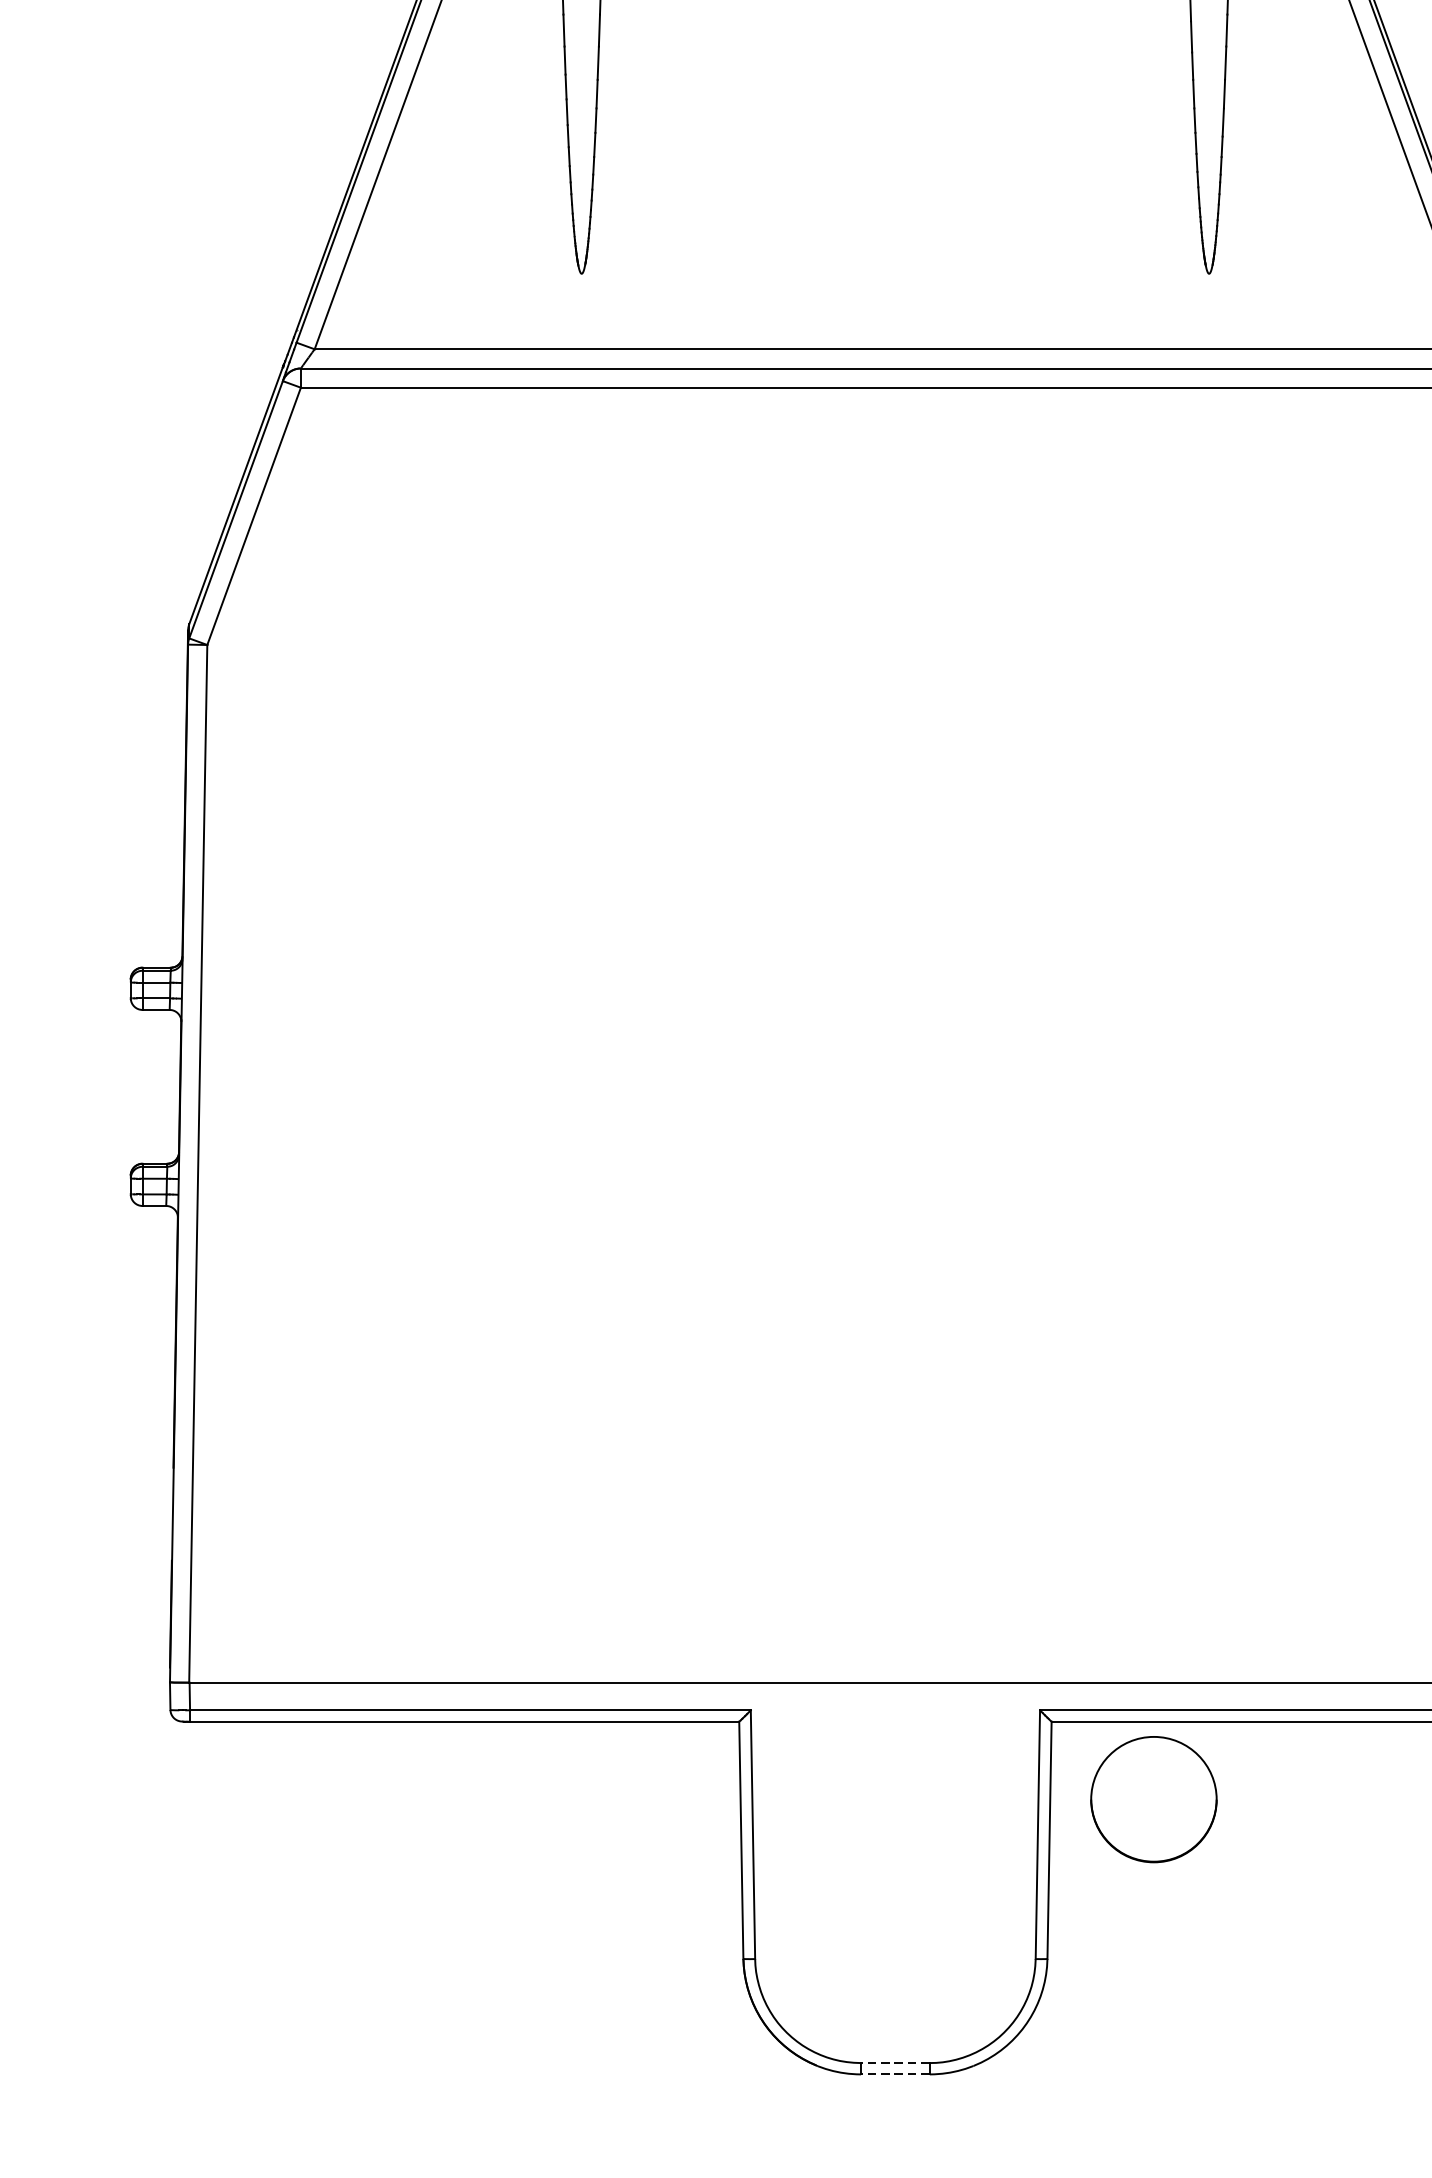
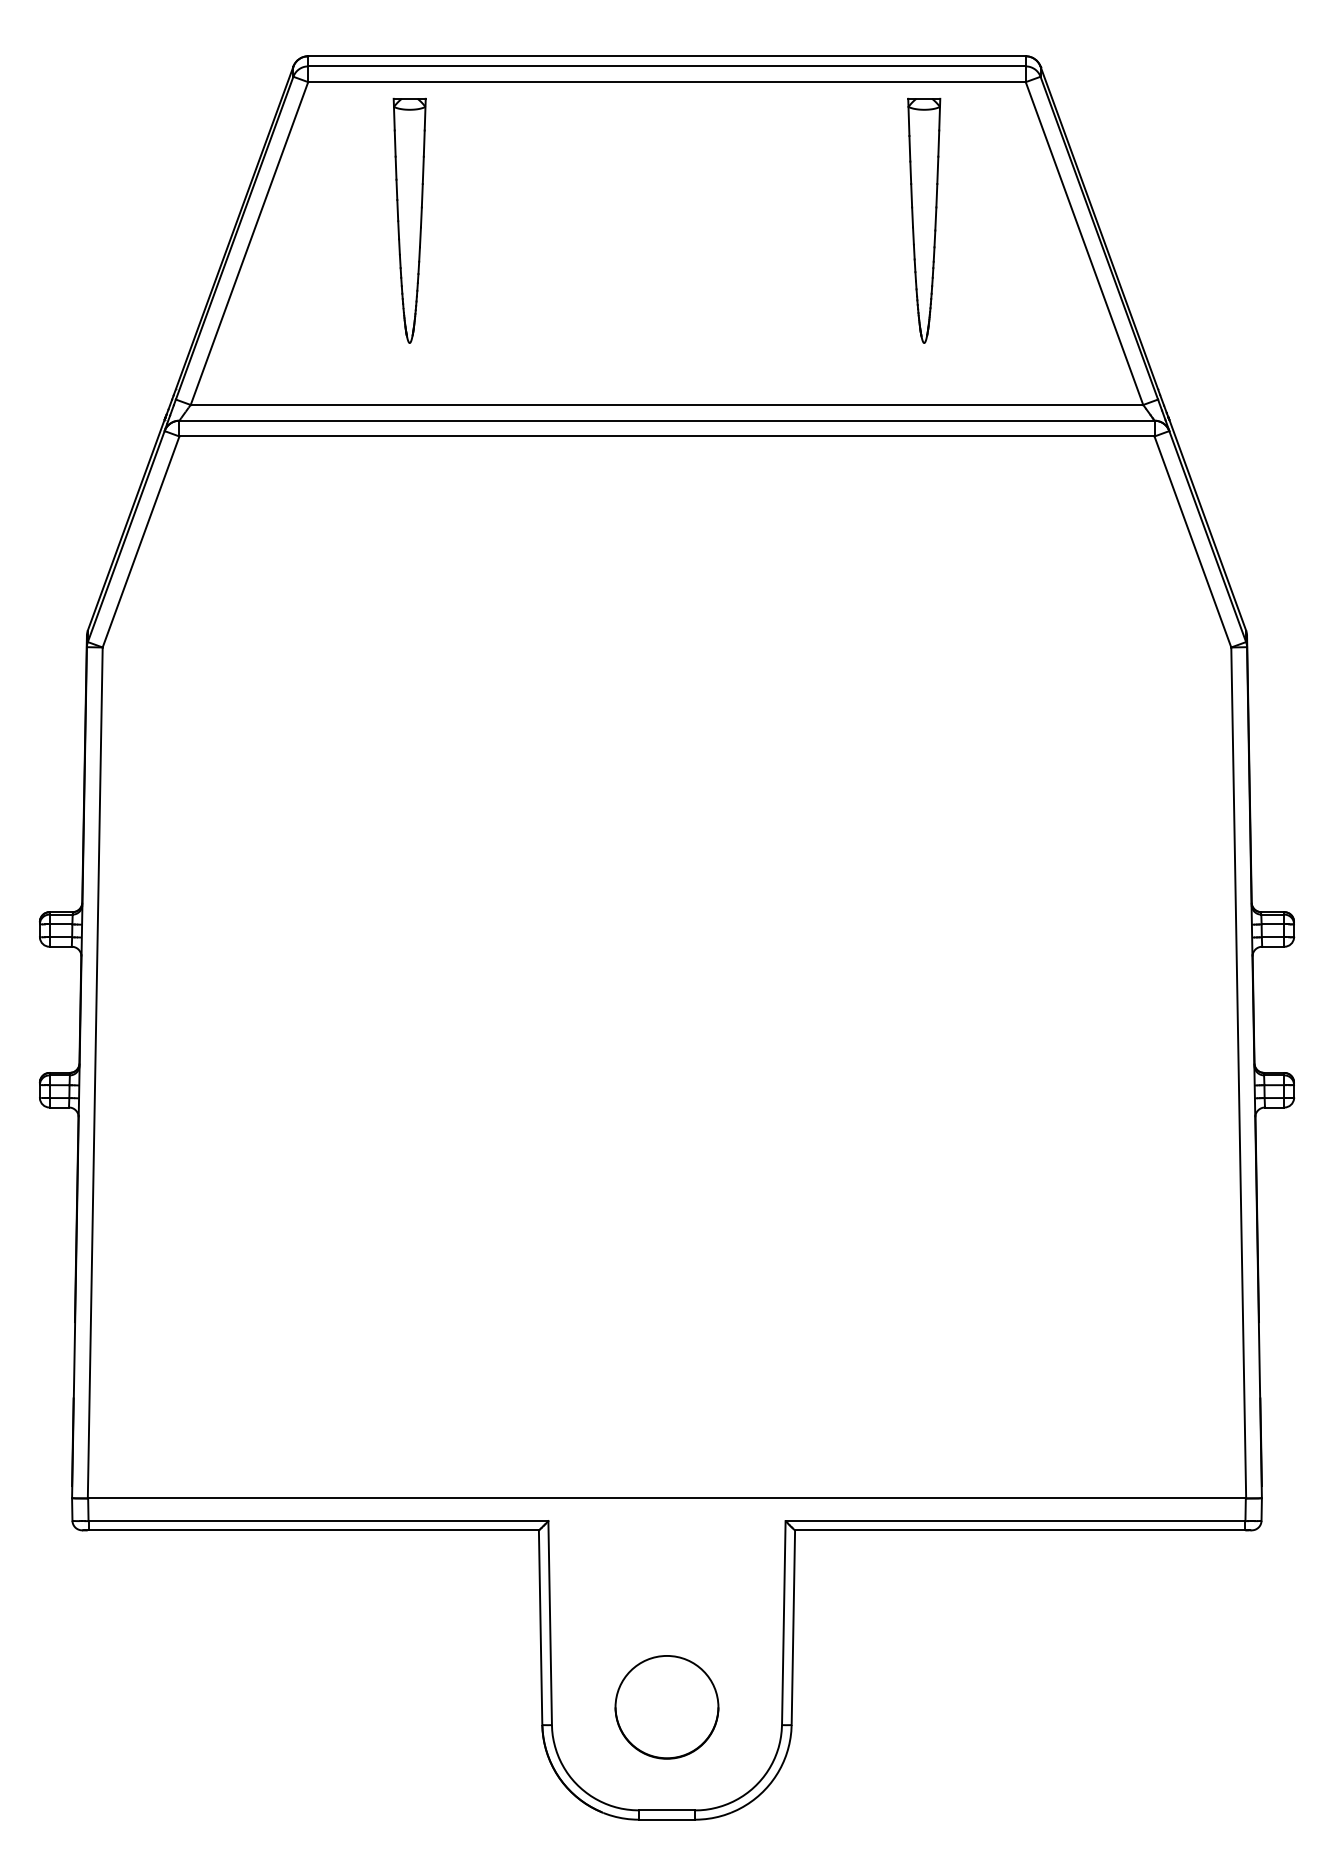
part: (1153, 1799) -> (666, 1707), moved
line: (894, 2063) -> (666, 1810), dashed -> solid
line: (894, 2074) -> (666, 1819), dashed -> solid

